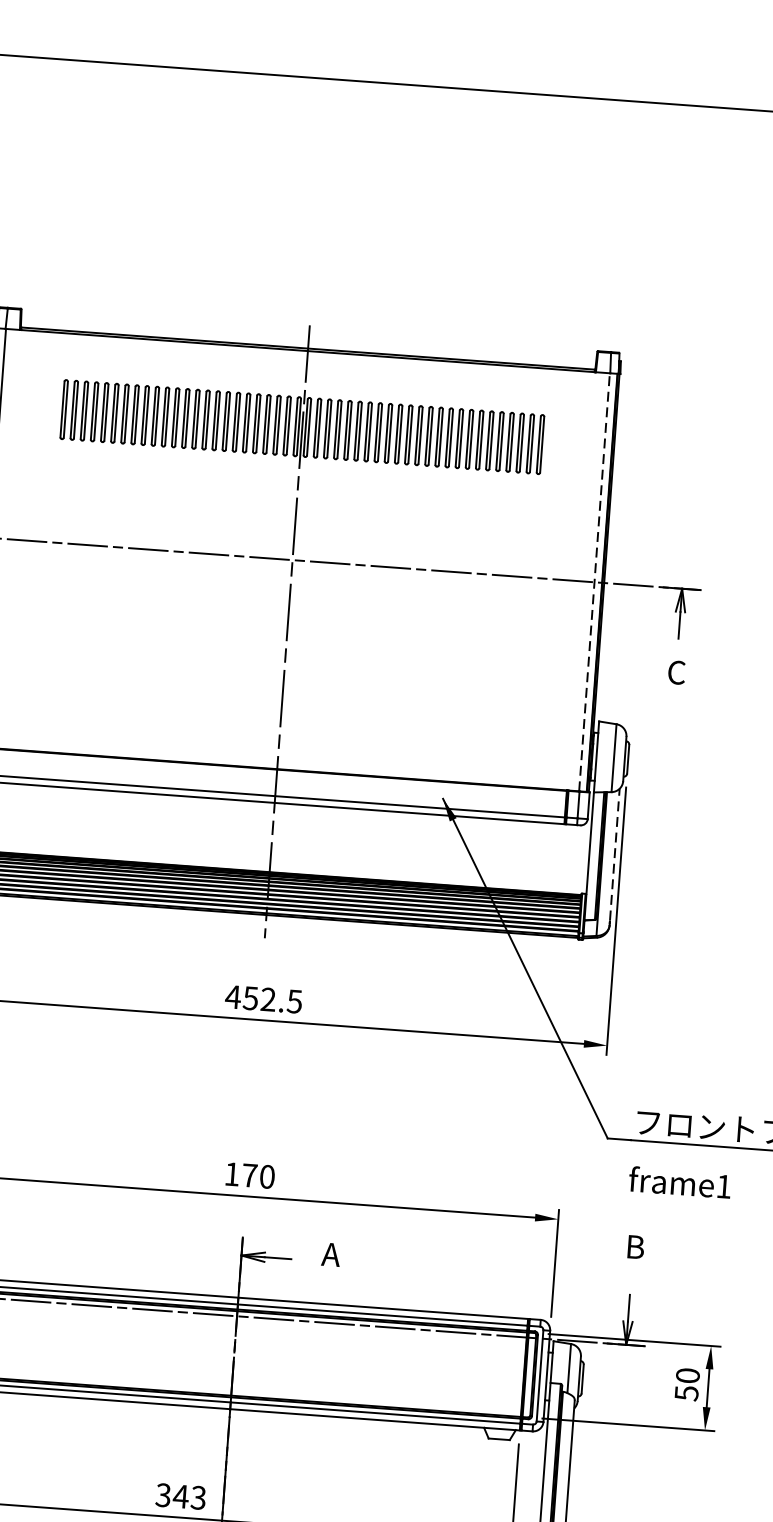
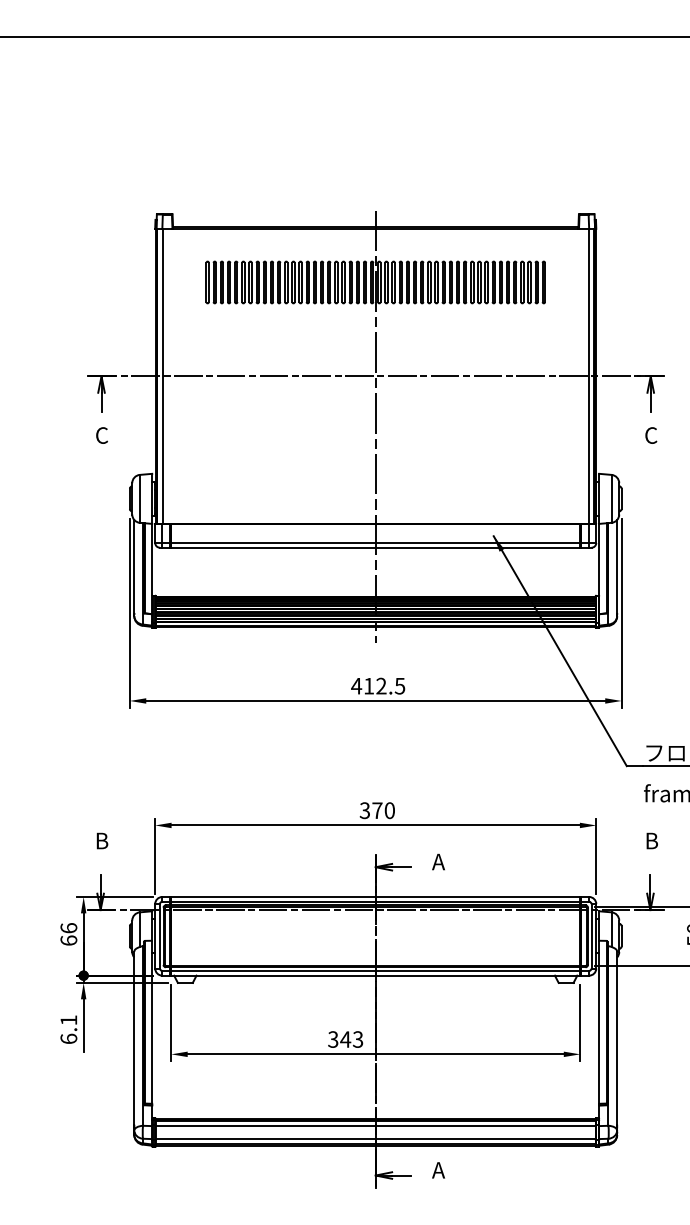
line: (594, 582) -> (588, 376), dashed -> solid
line: (615, 853) -> (617, 565), dashed -> solid
text: (250, 998) -> (368, 686), 452.5 -> 412.5
text: (231, 1174) -> (364, 810), 170 -> 370

